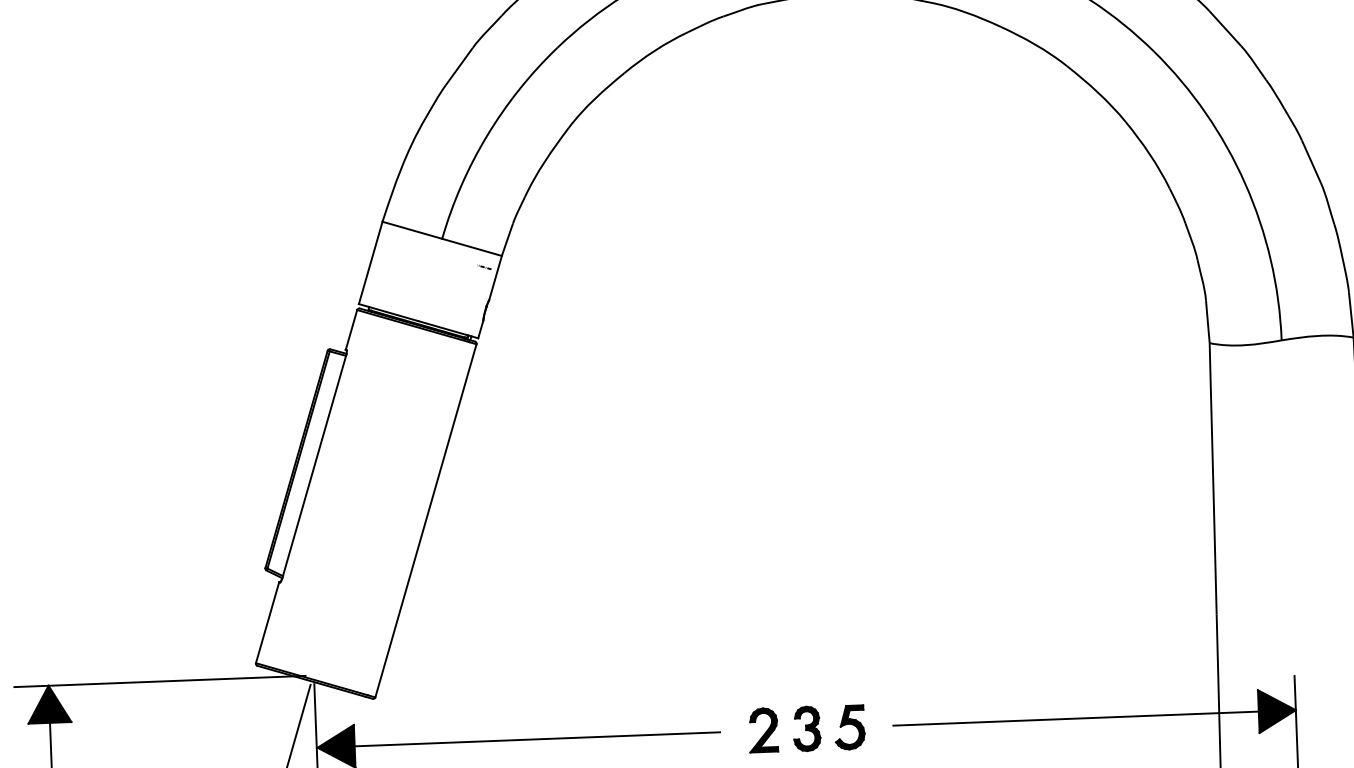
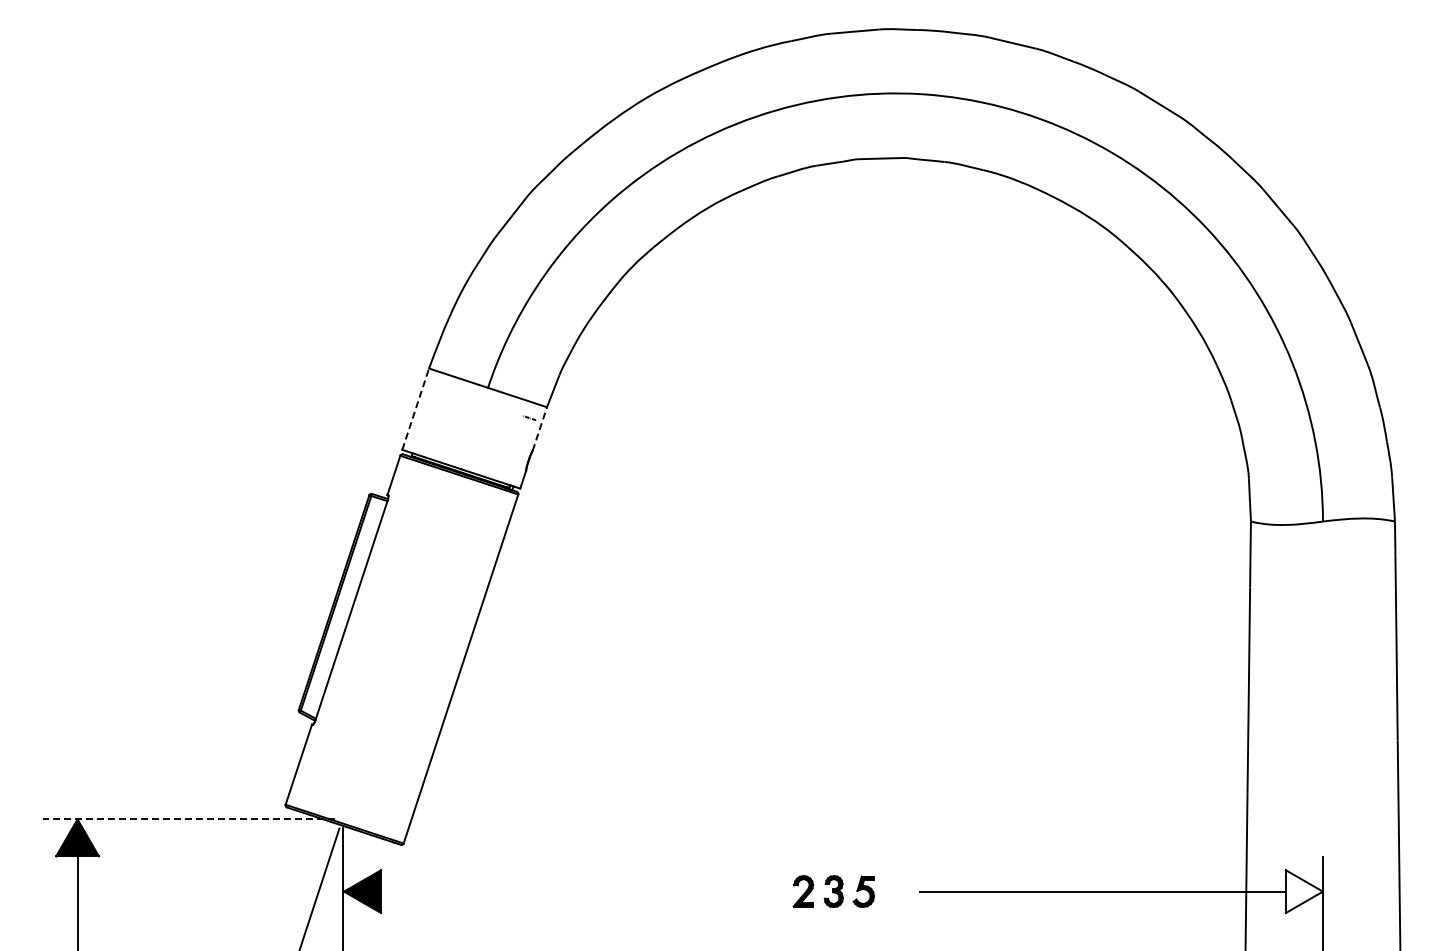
line: (370, 263) -> (415, 409), solid -> dashed
line: (495, 278) -> (539, 429), solid -> dashed
line: (159, 681) -> (188, 819), solid -> dashed
fill: (1276, 710) -> (1303, 891), removed
part: (806, 728) -> (833, 891), size x0.7
line: (536, 739) -> (563, 891), removed

